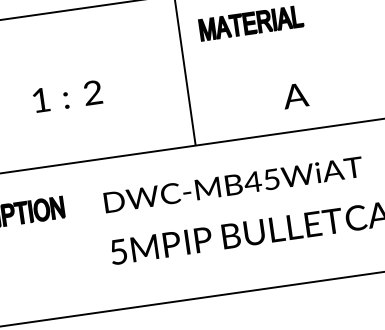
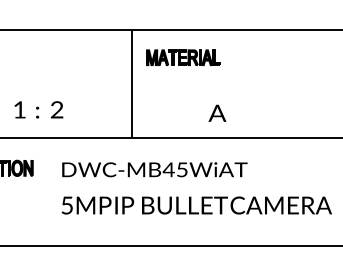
text: (295, 94) -> (217, 112), moved
text: (67, 95) -> (38, 109), moved

